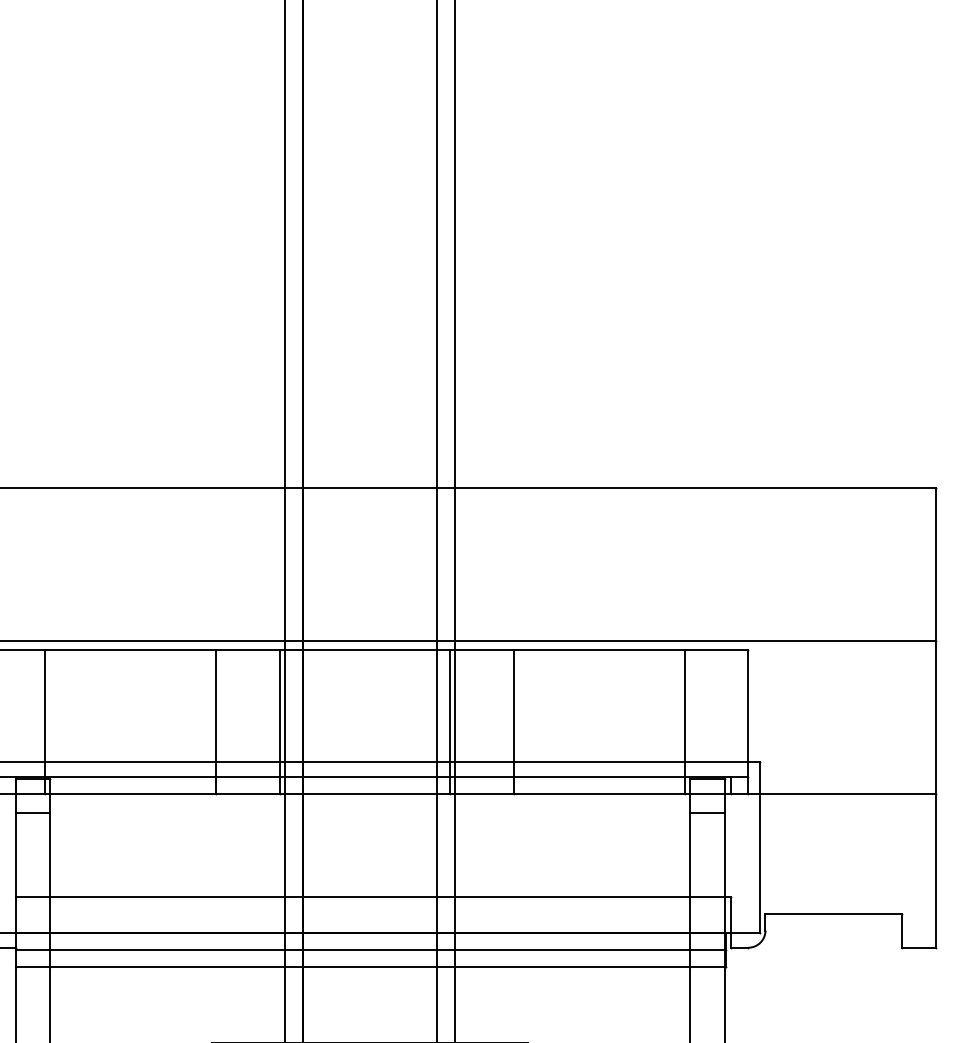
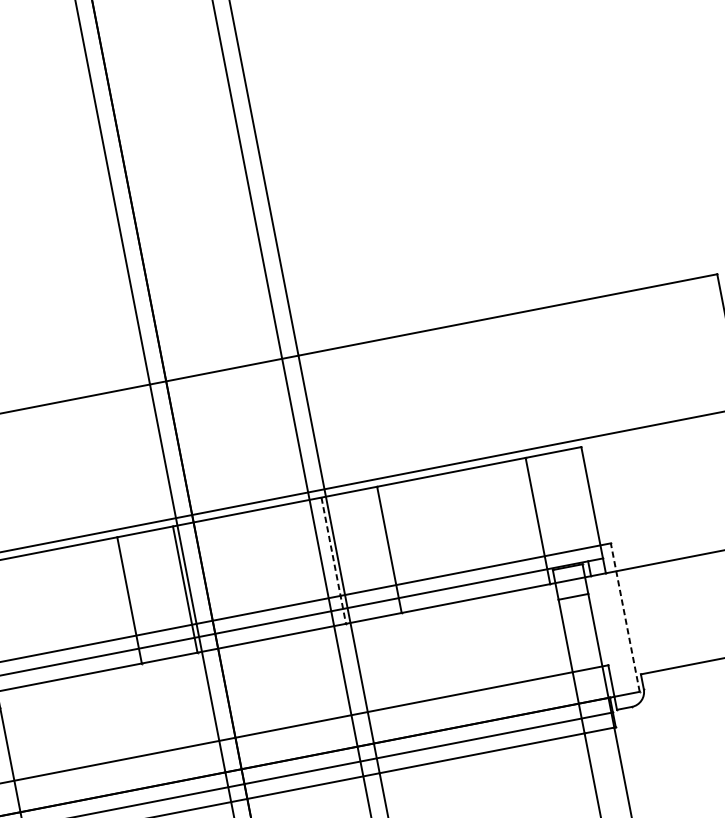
line: (450, 722) -> (334, 561), solid -> dashed
line: (760, 847) -> (625, 617), solid -> dashed

